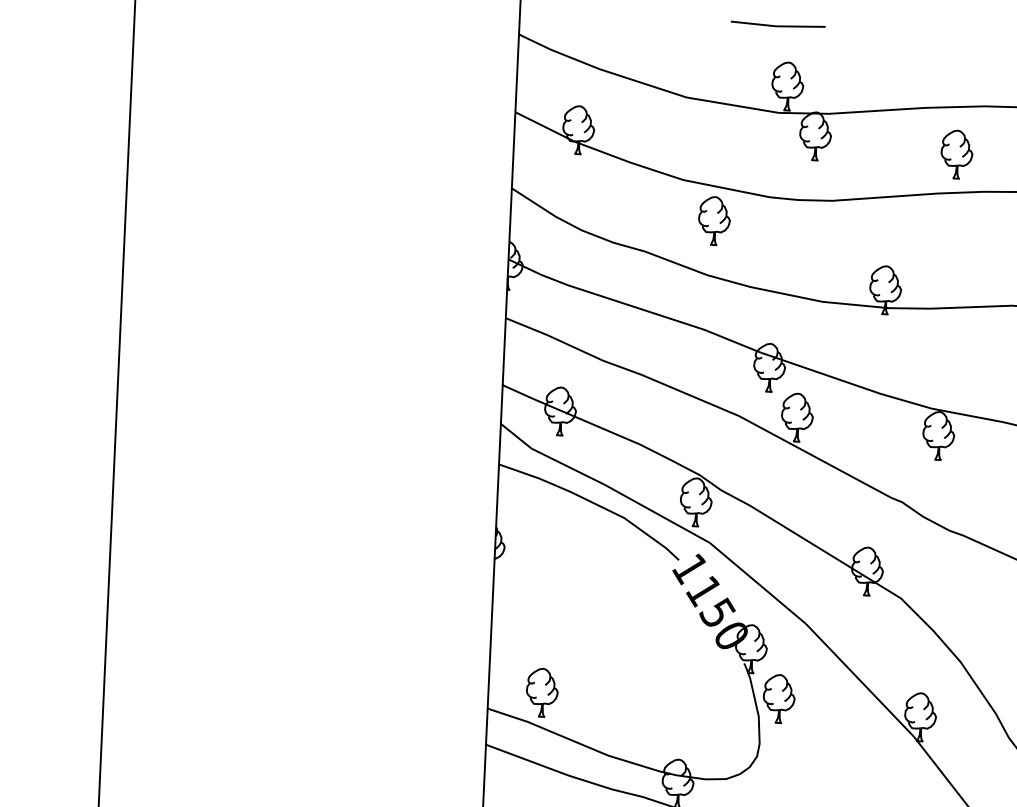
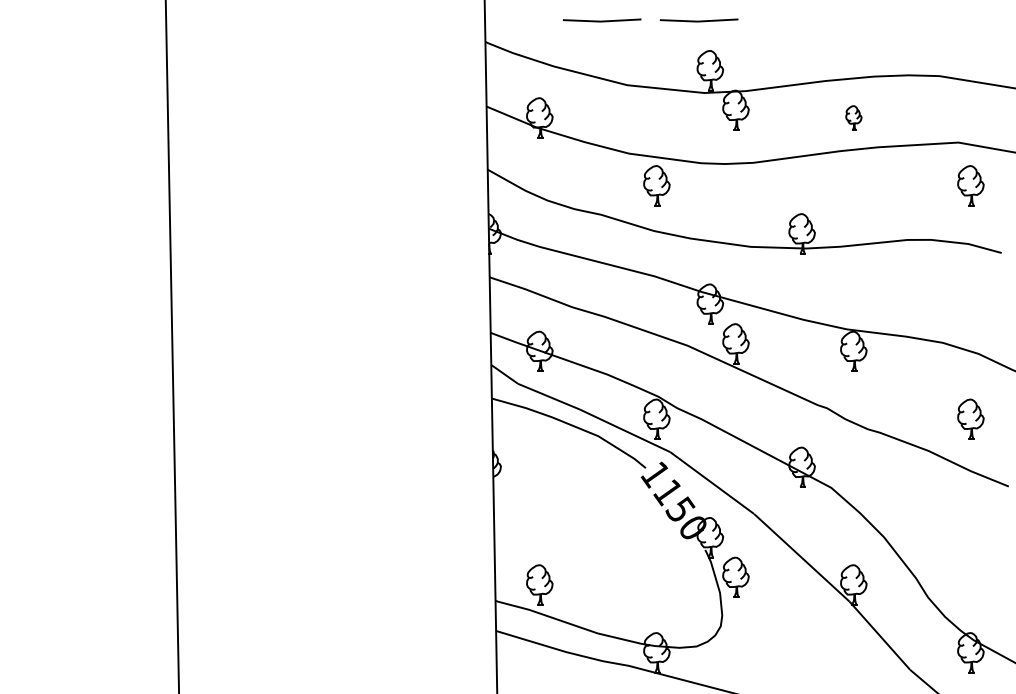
line: (661, 17) -> (602, 20), added
part: (956, 153) -> (853, 117), size x0.6

